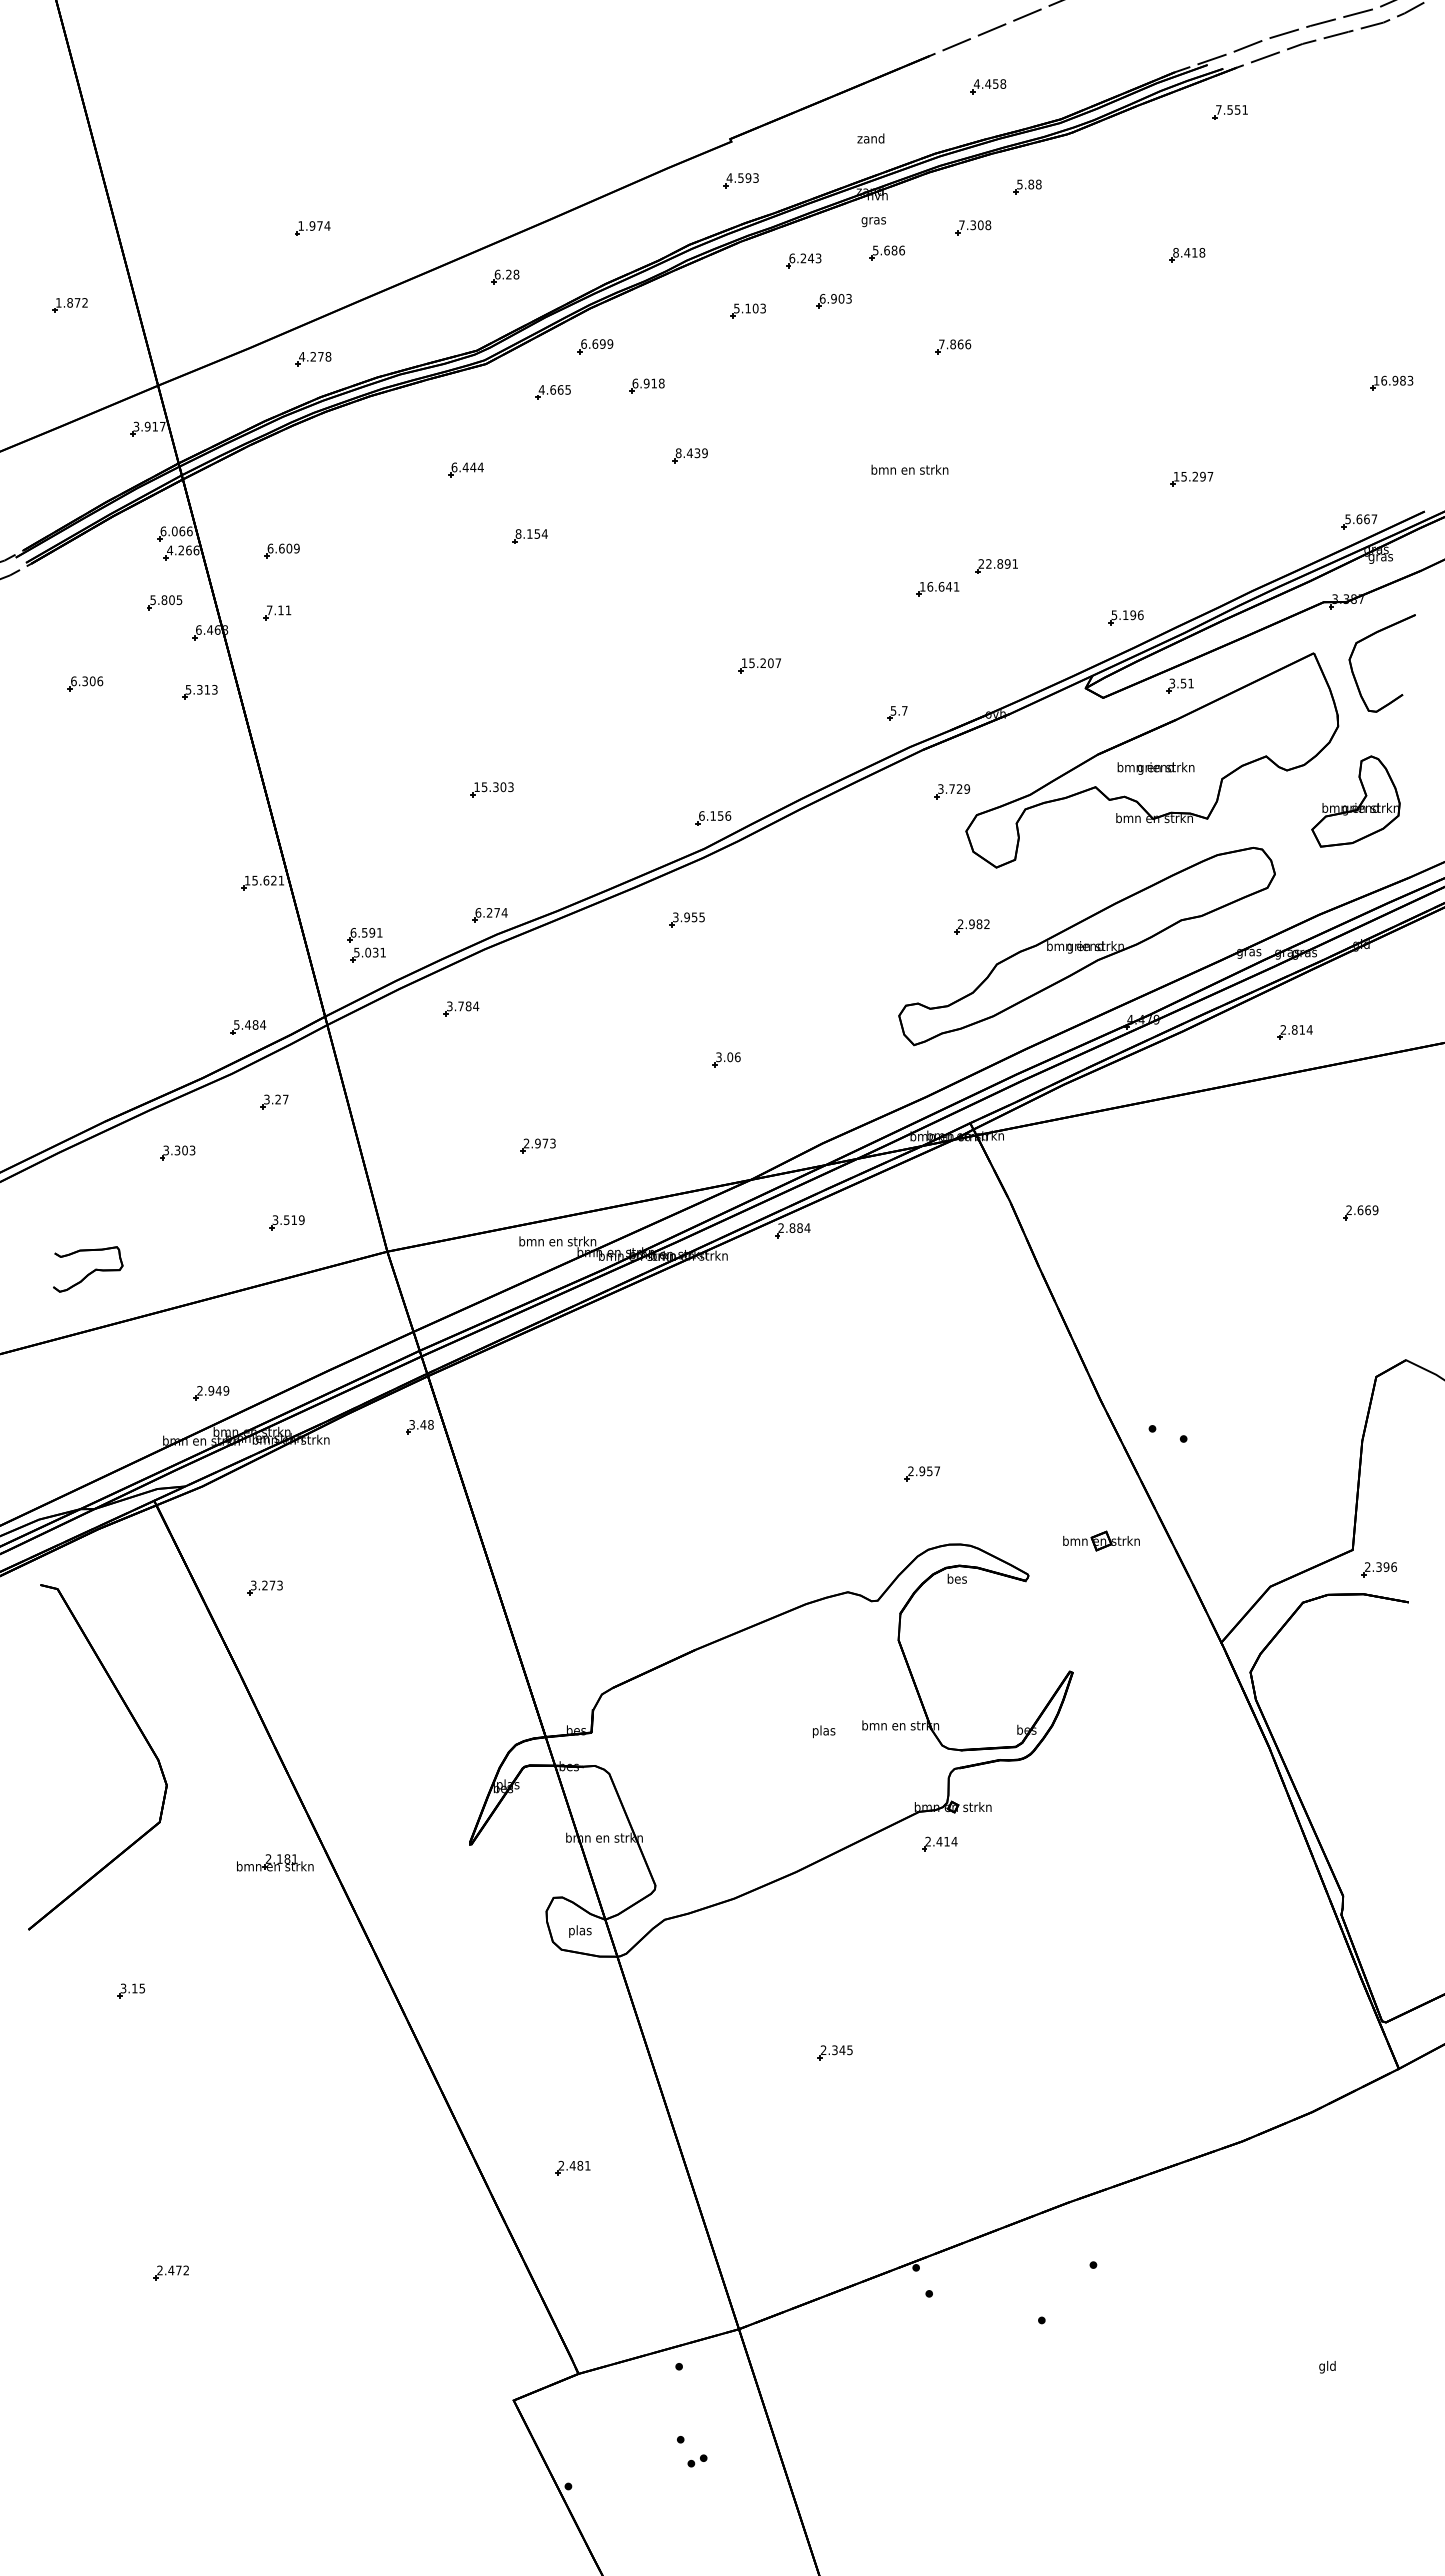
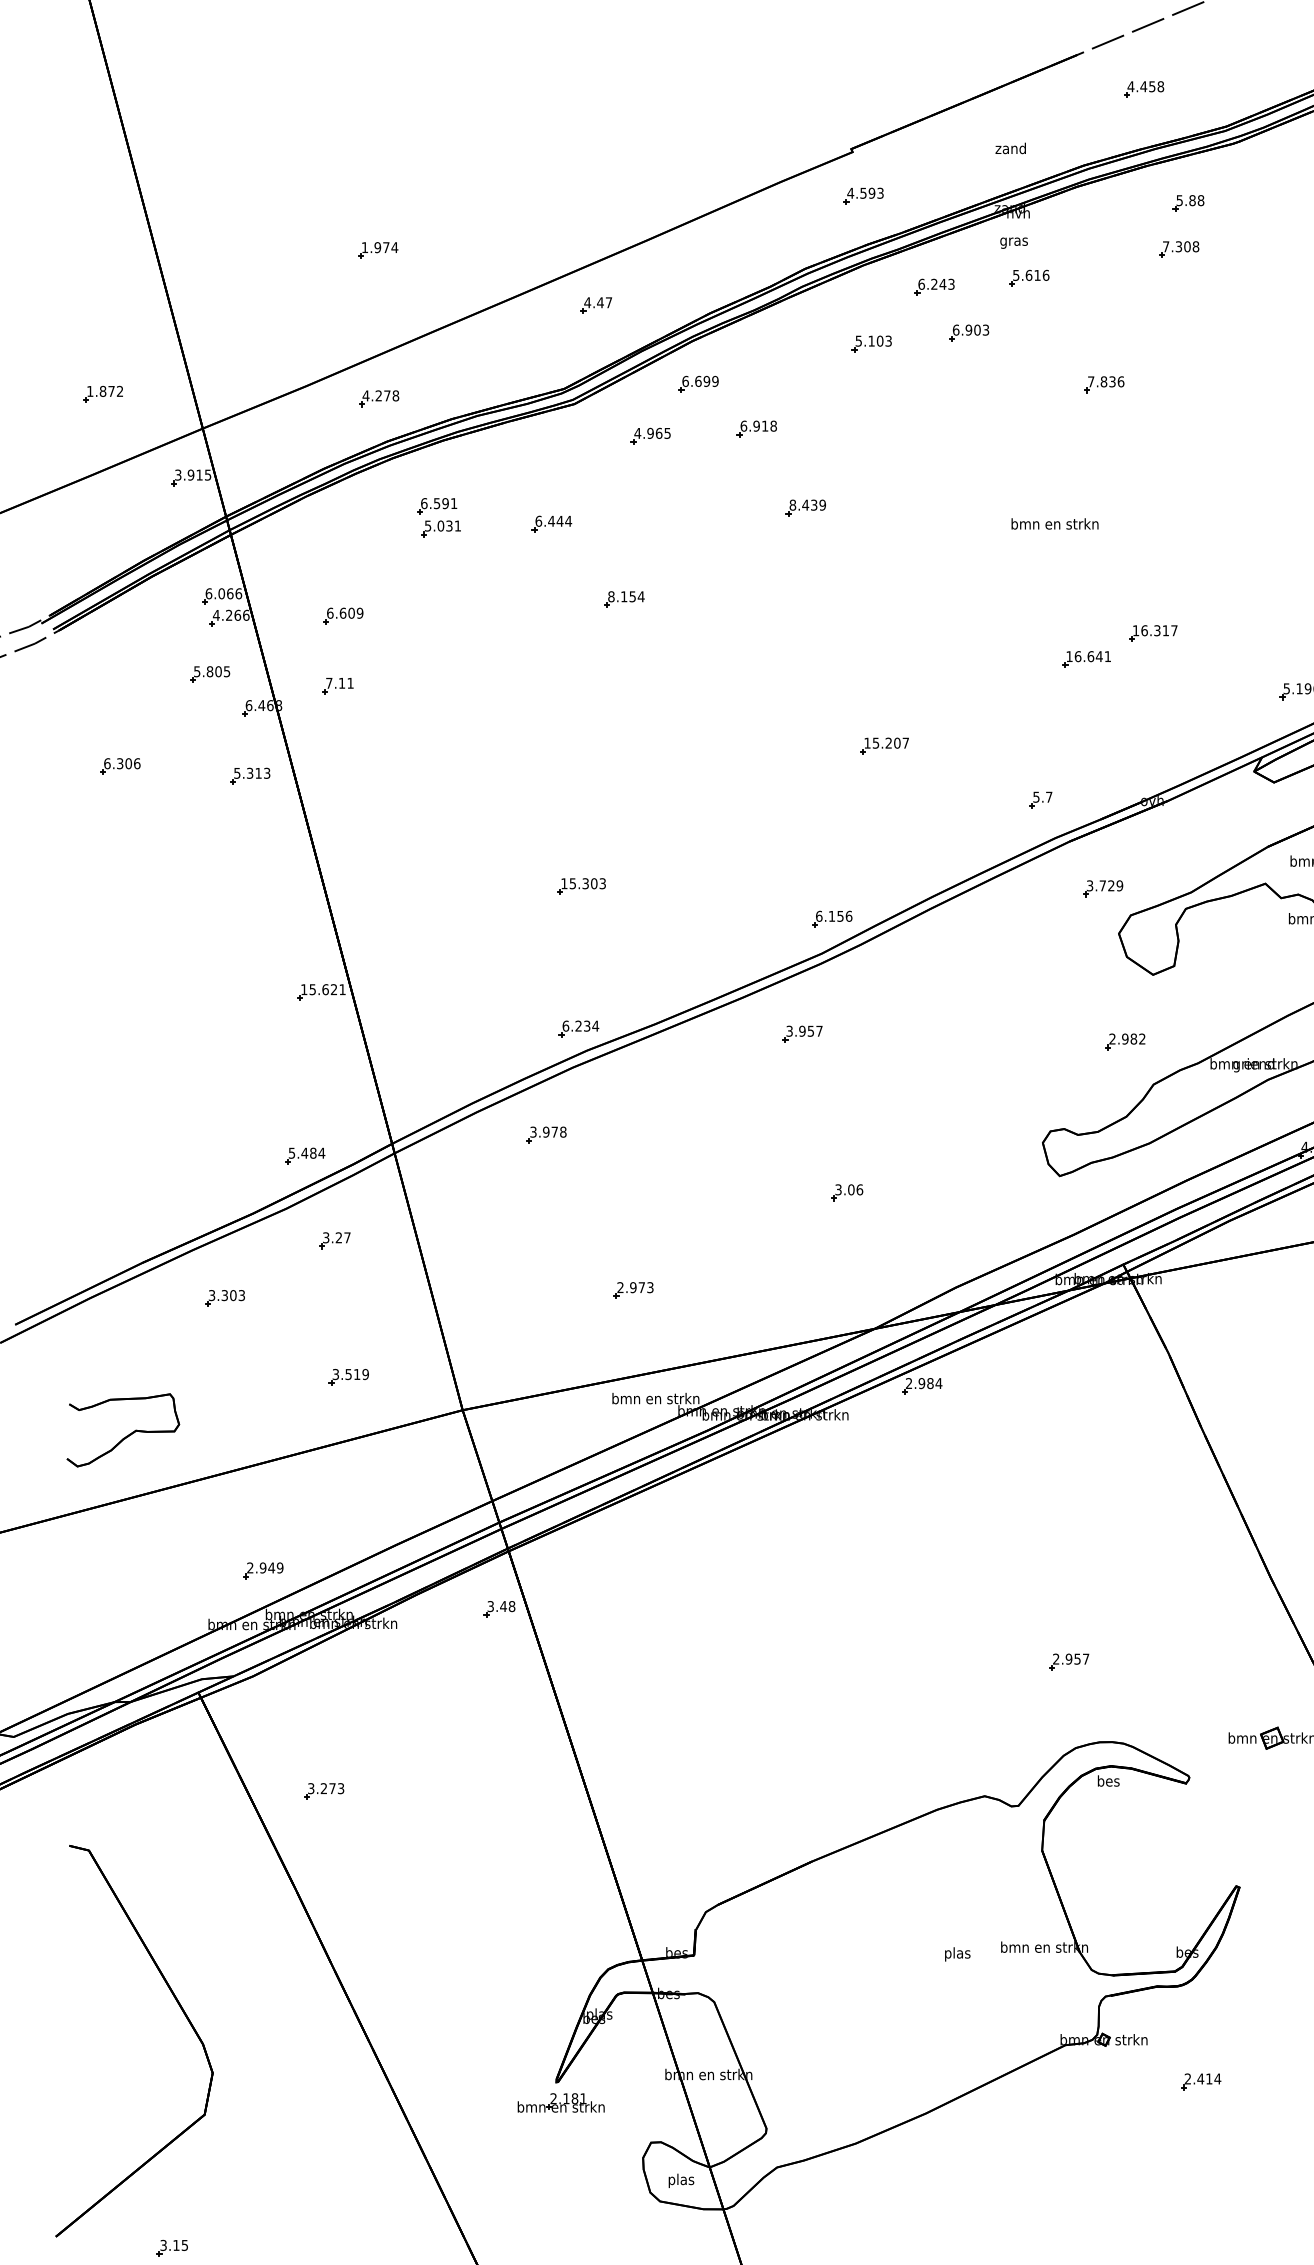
part: (973, 227) -> (1179, 249), moved
text: (894, 250) -> (1037, 275), 5.686 -> 5.616
text: (506, 274) -> (597, 302), 6.28 -> 4.47
part: (69, 305) -> (102, 394), moved
text: (960, 344) -> (1112, 381), 7.866 -> 7.836
text: (553, 389) -> (650, 432), 4.665 -> 4.965
text: (162, 426) -> (207, 474), 3.917 -> 3.915
text: (997, 563) -> (1154, 630), 22.891 -> 16.317
text: (496, 912) -> (586, 1025), 6.274 -> 6.234
text: (701, 917) -> (818, 1031), 3.955 -> 3.957
part: (366, 945) -> (439, 517), moved
text: (468, 1006) -> (554, 1132), 3.784 -> 3.978
text: (792, 1227) -> (921, 1382), 2.884 -> 2.984
part: (88, 1269) -> (123, 1430), size x1.43
part: (140, 1732) -> (182, 2013), moved
part: (939, 1843) -> (1200, 2081), moved
part: (275, 1862) -> (561, 2102), moved

